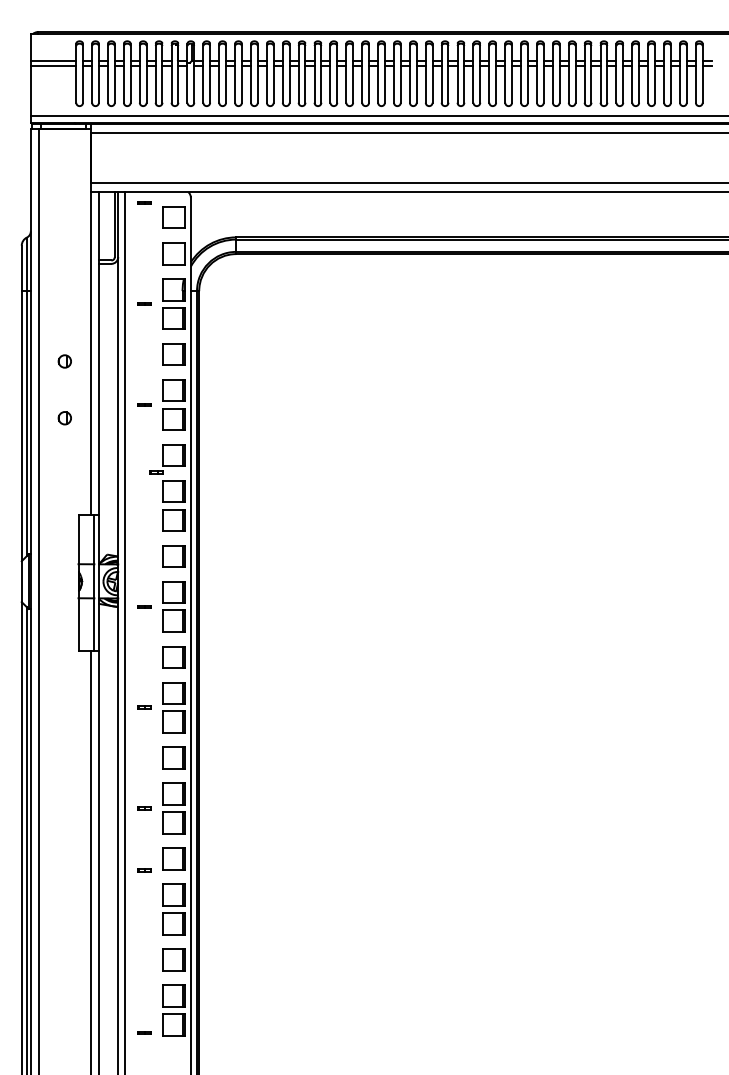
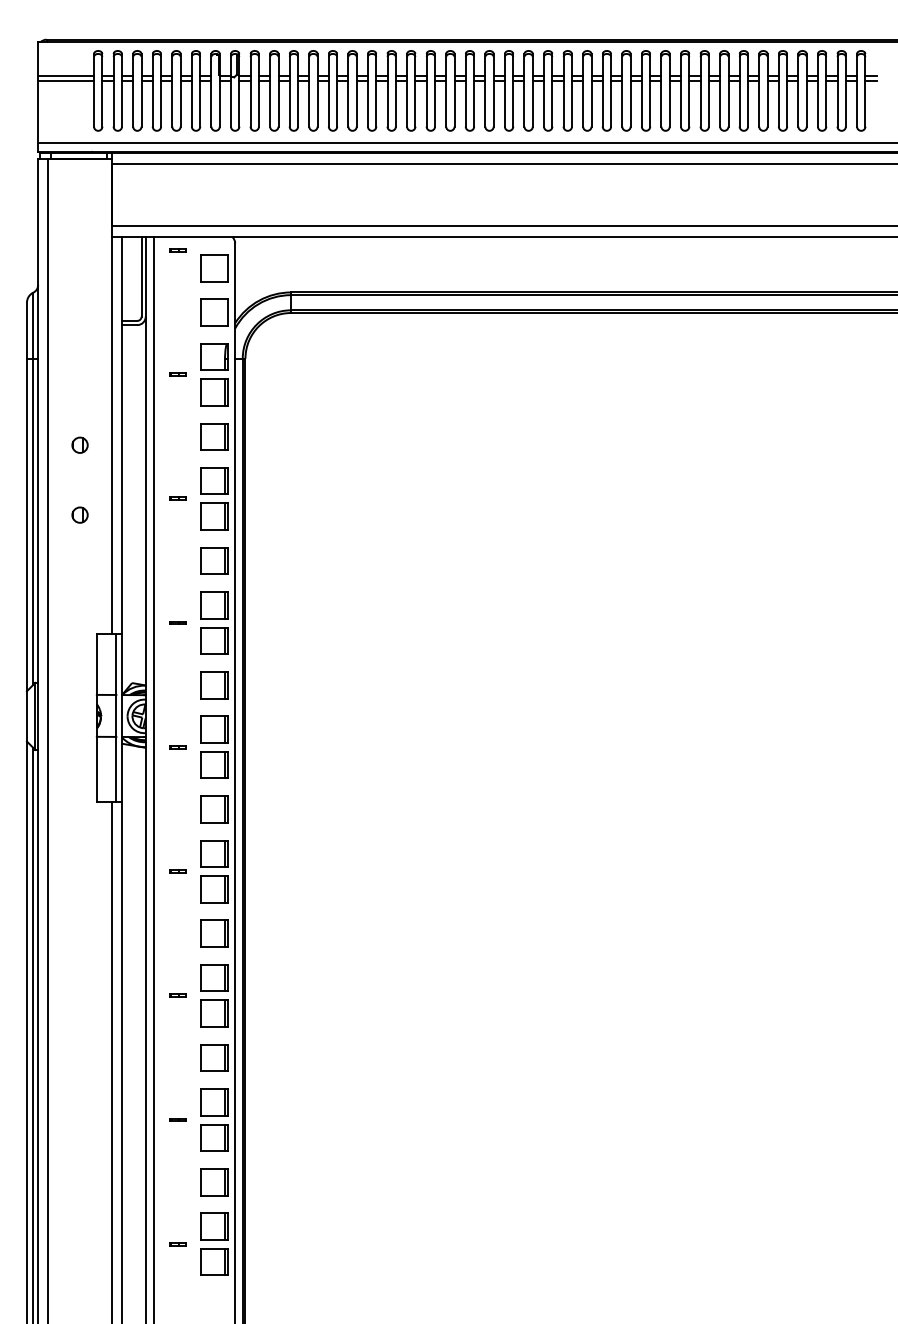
line: (156, 472) -> (177, 622), moved
line: (144, 870) -> (177, 1119), moved
part: (144, 1033) -> (177, 1244), moved

